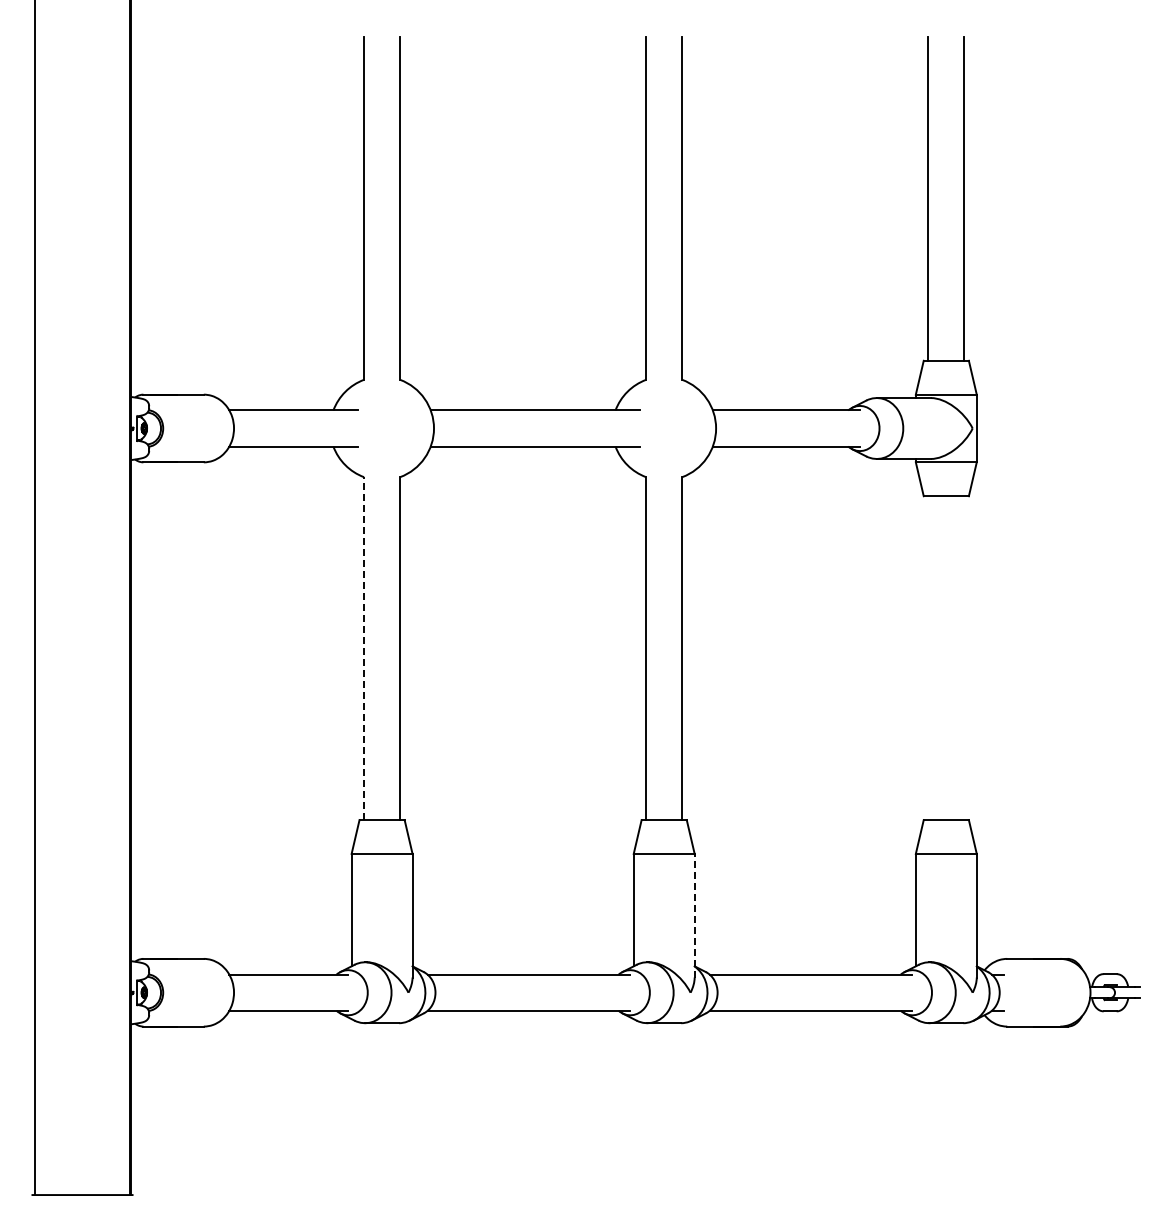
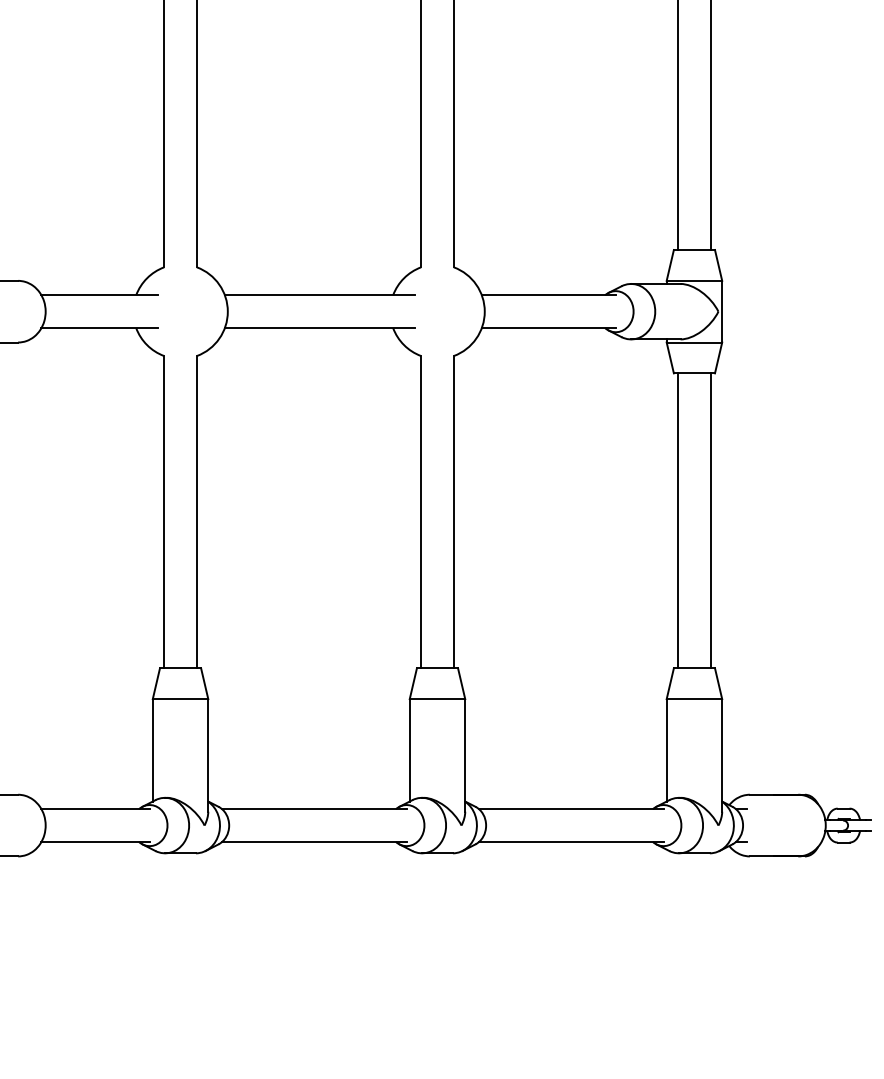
line: (364, 648) -> (164, 512), dashed -> solid
line: (928, 658) -> (678, 521), added
line: (964, 658) -> (711, 521), added
line: (694, 915) -> (465, 755), dashed -> solid

